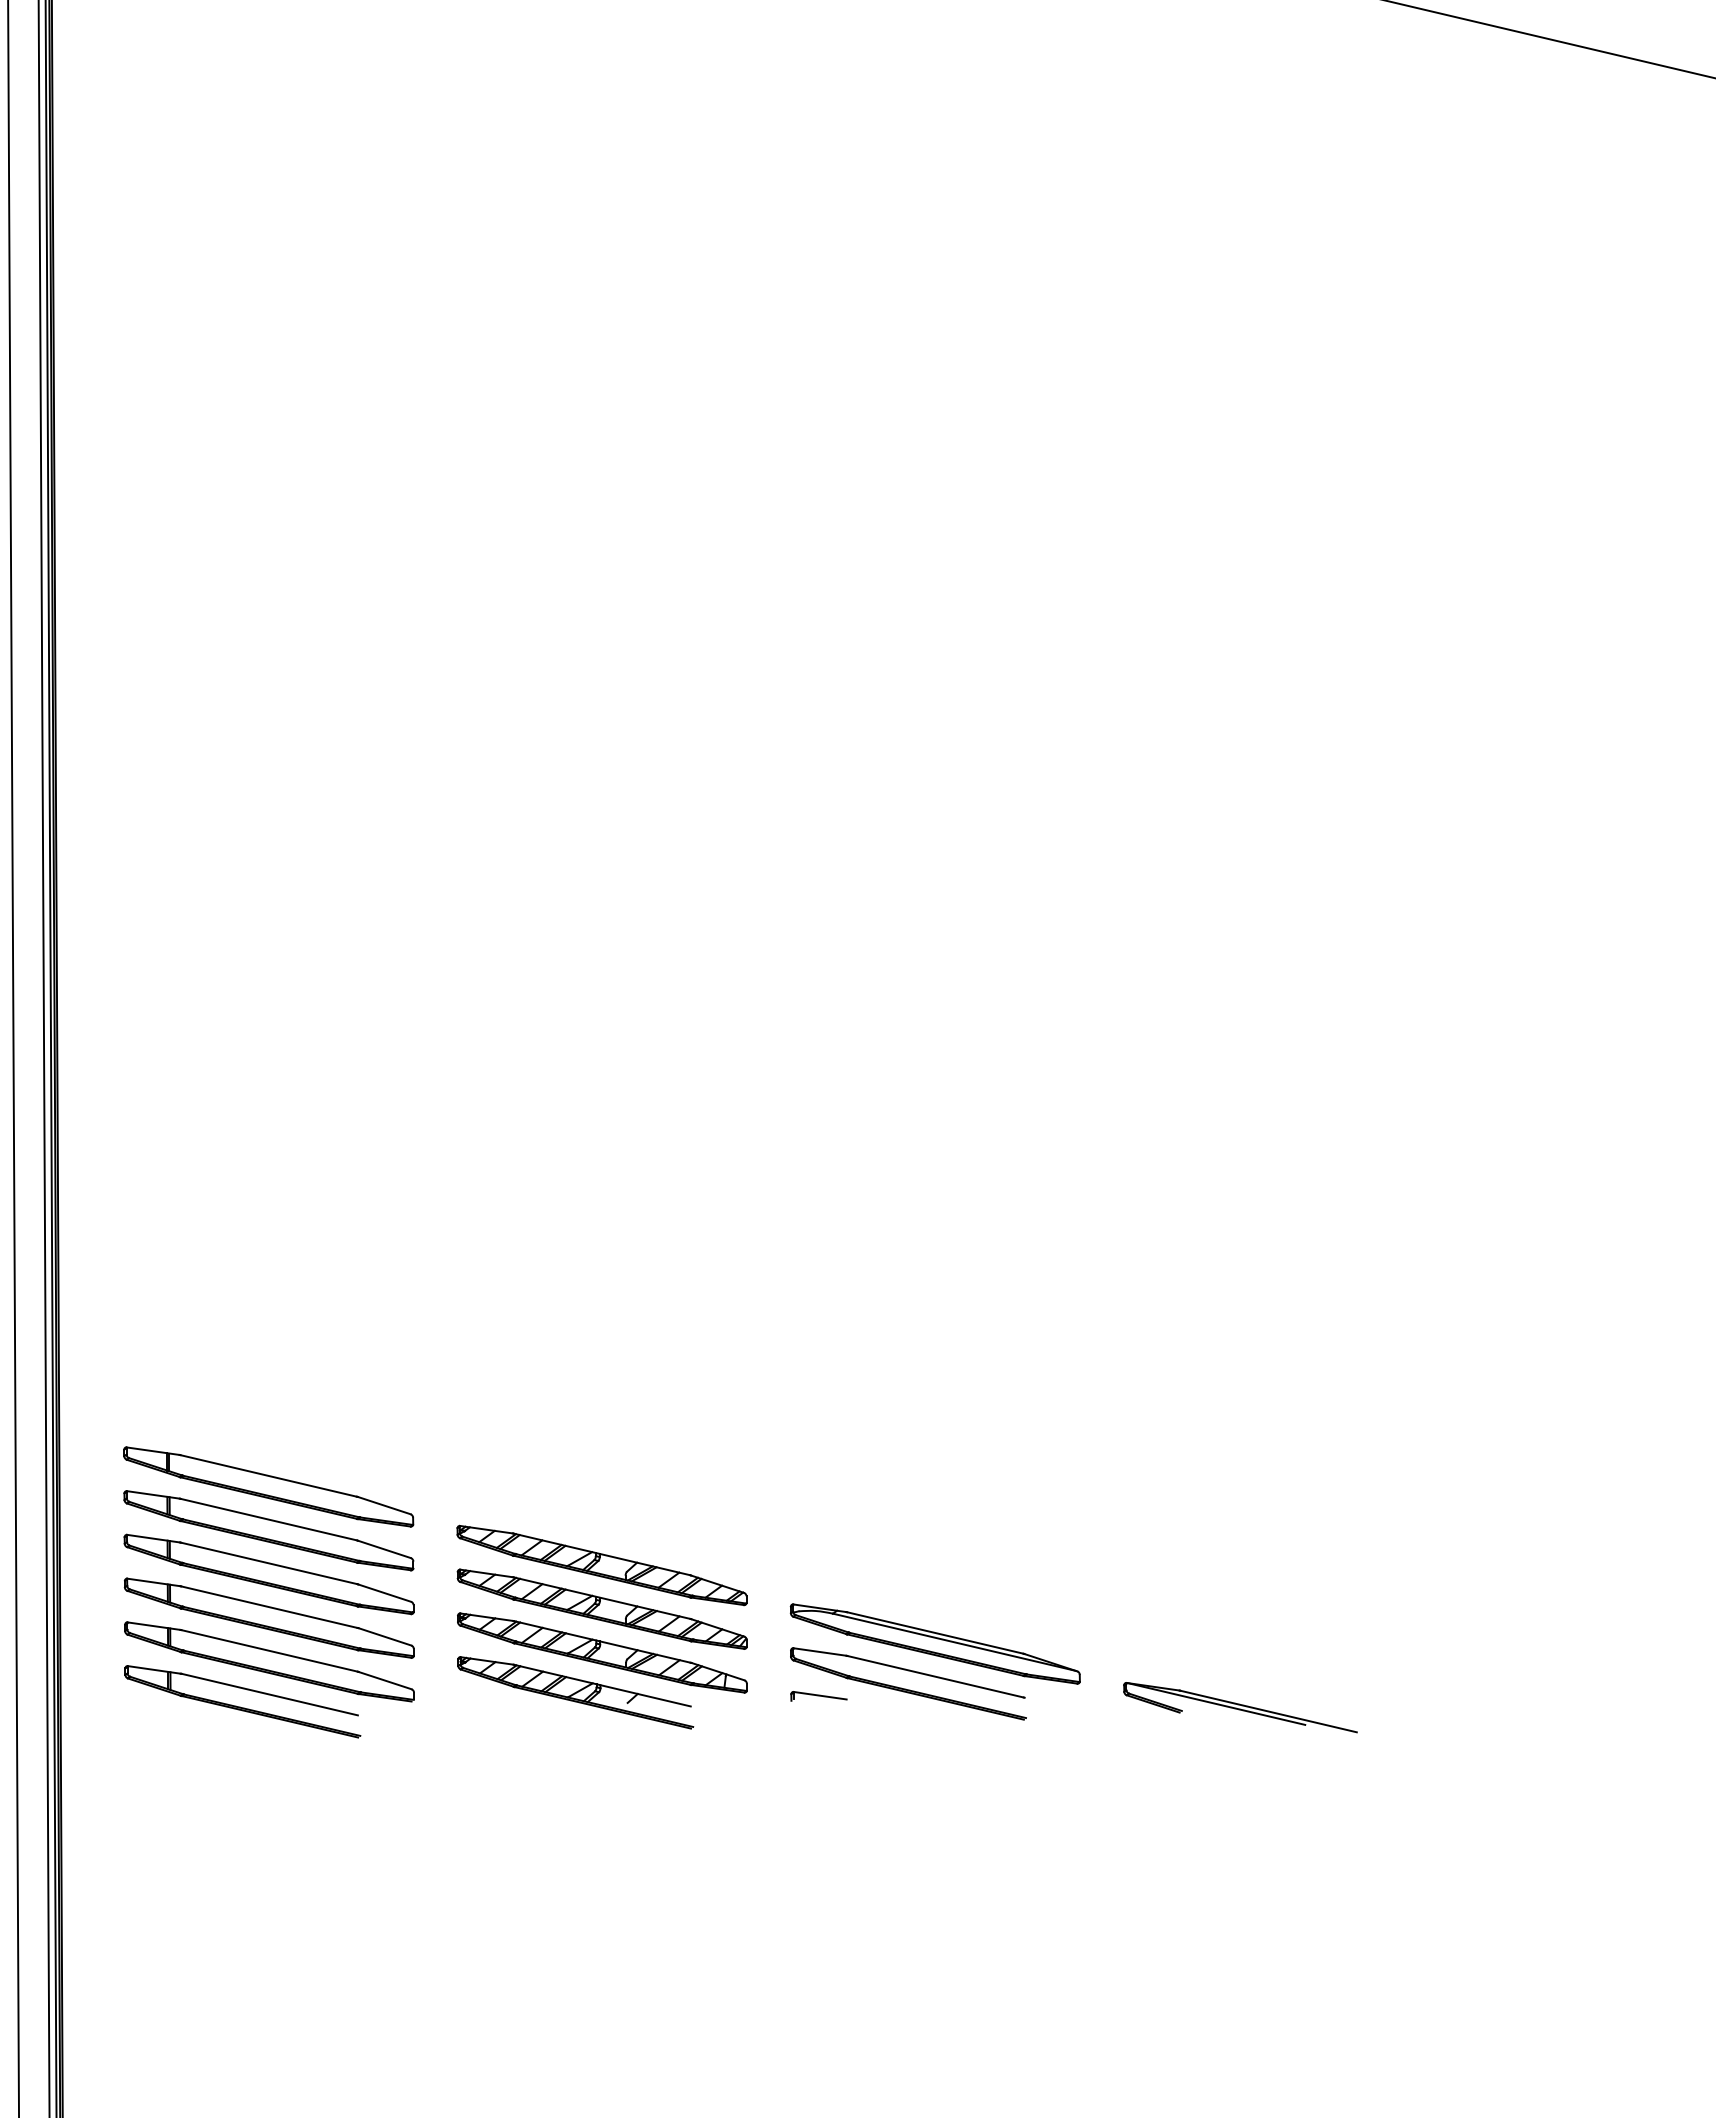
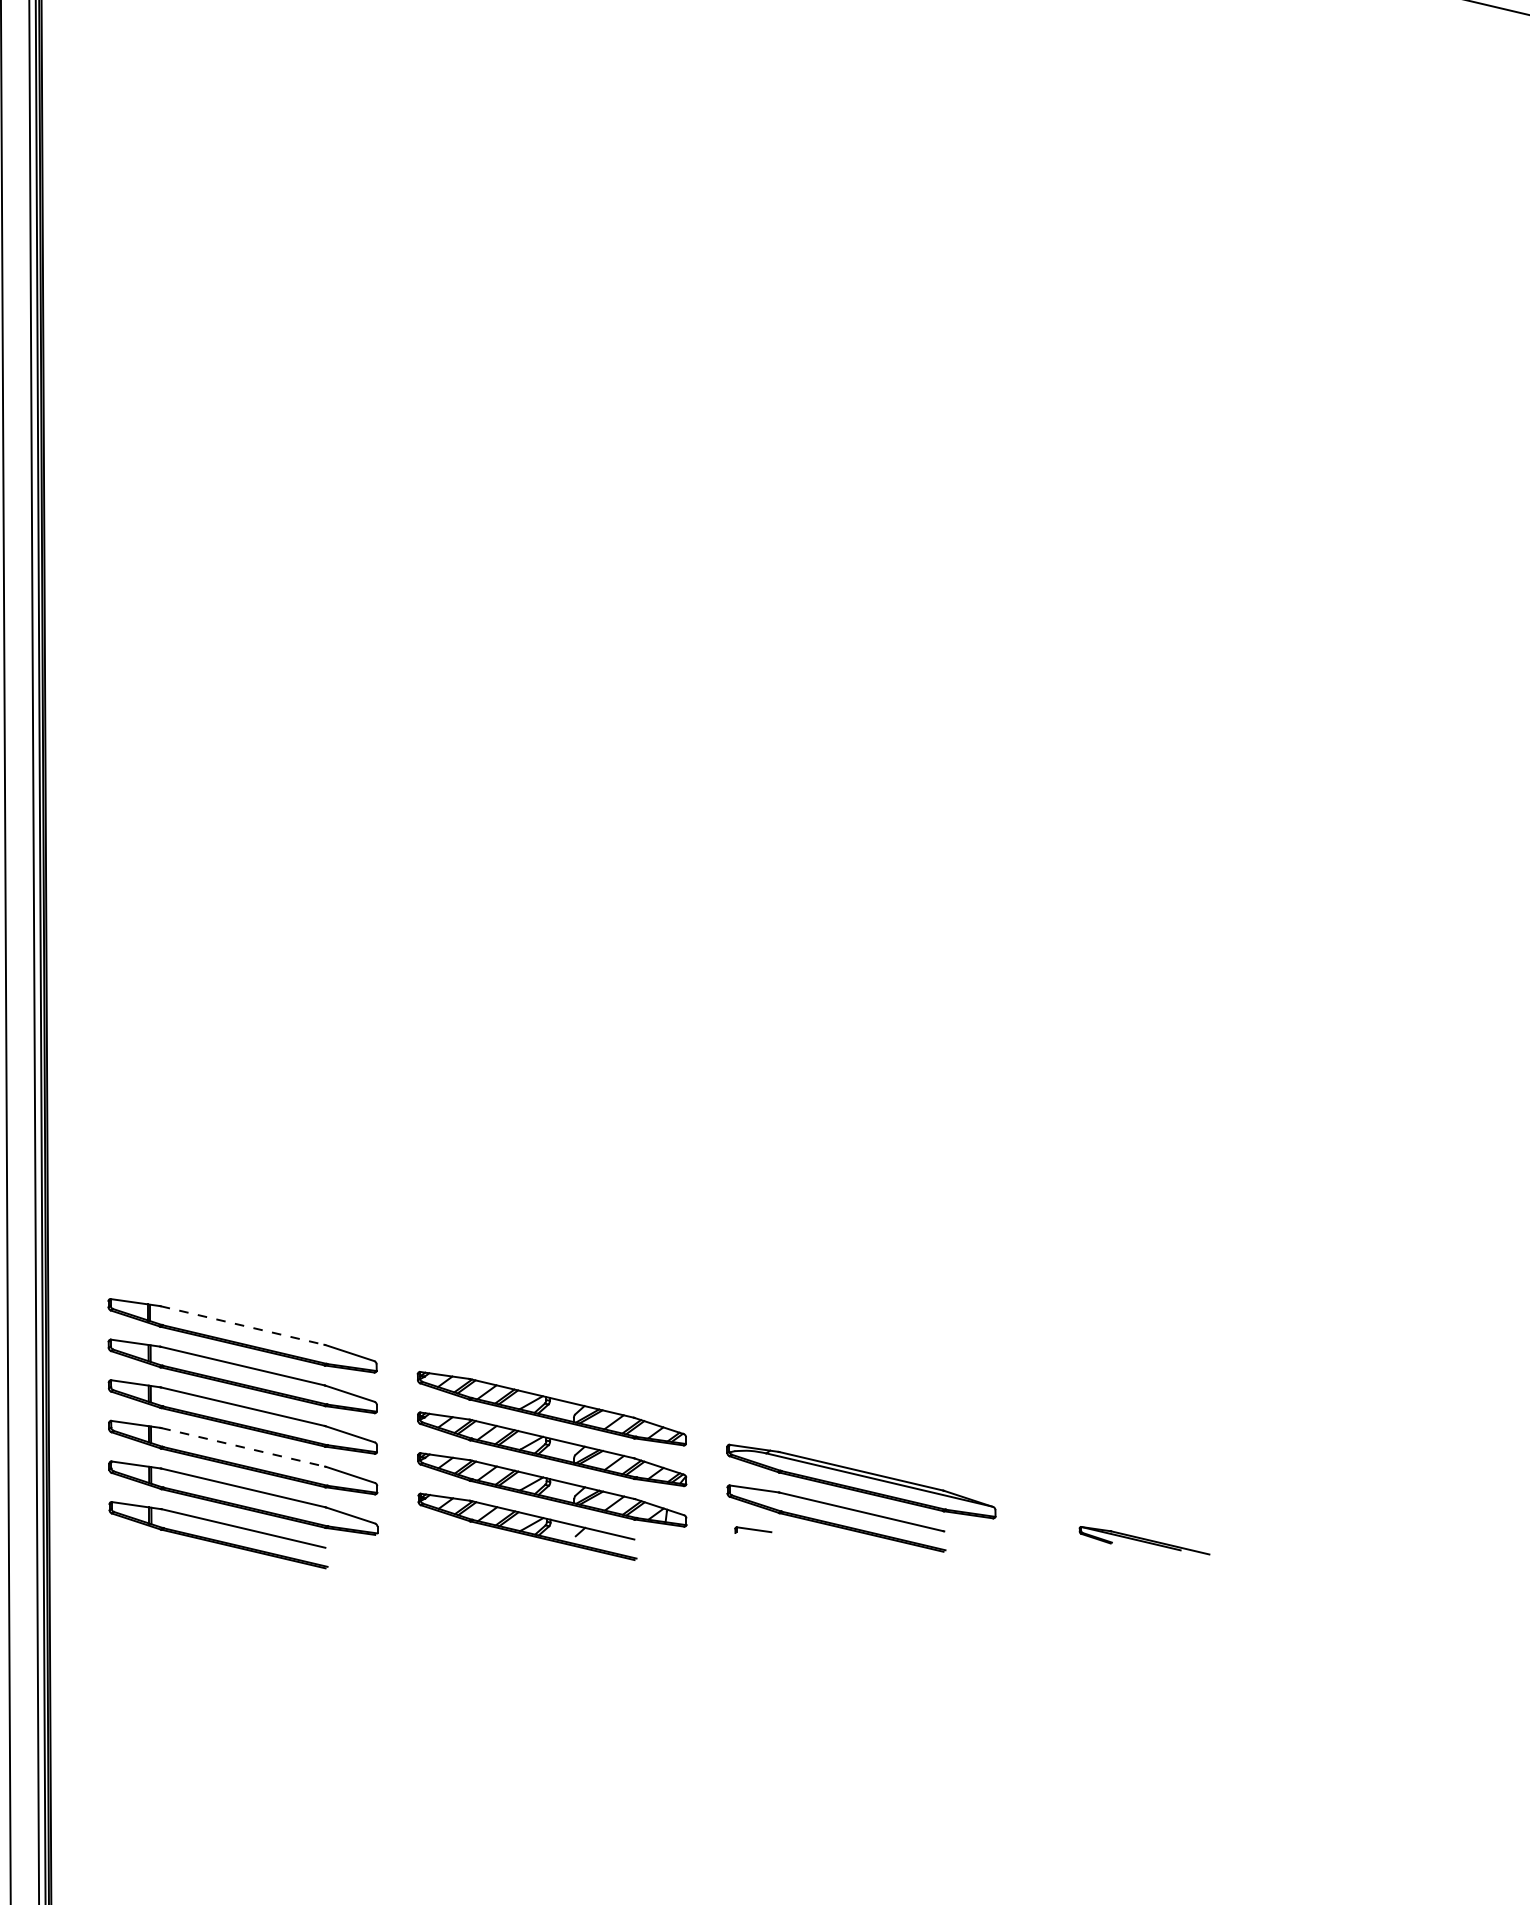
line: (268, 1475) -> (242, 1325), solid -> dashed
line: (269, 1607) -> (243, 1447), solid -> dashed
part: (818, 1696) -> (752, 1530), size x0.7
part: (1240, 1707) -> (1144, 1540), size x0.6

